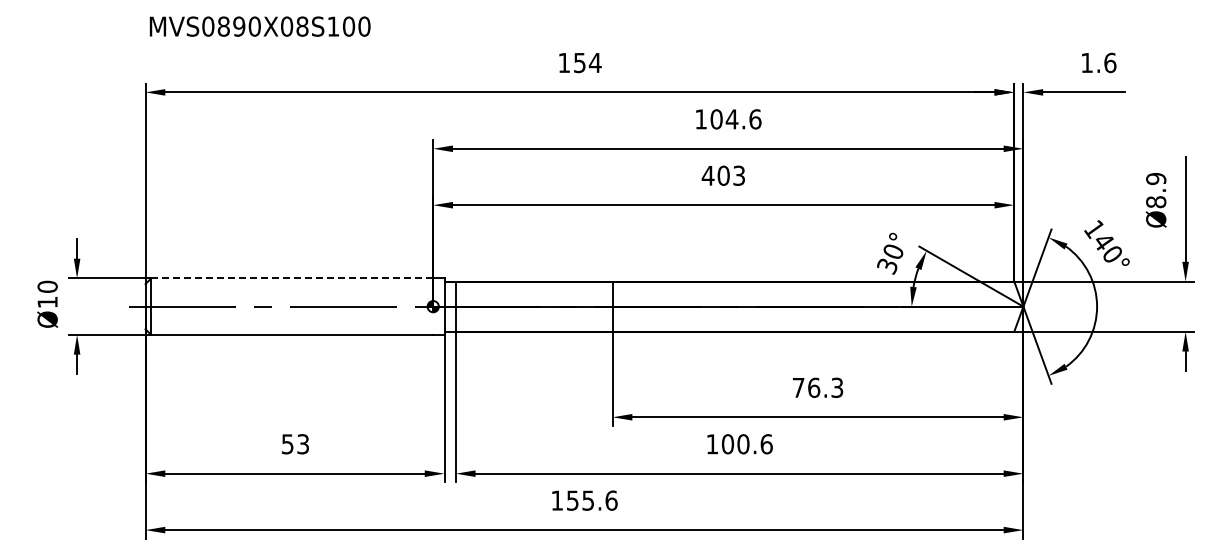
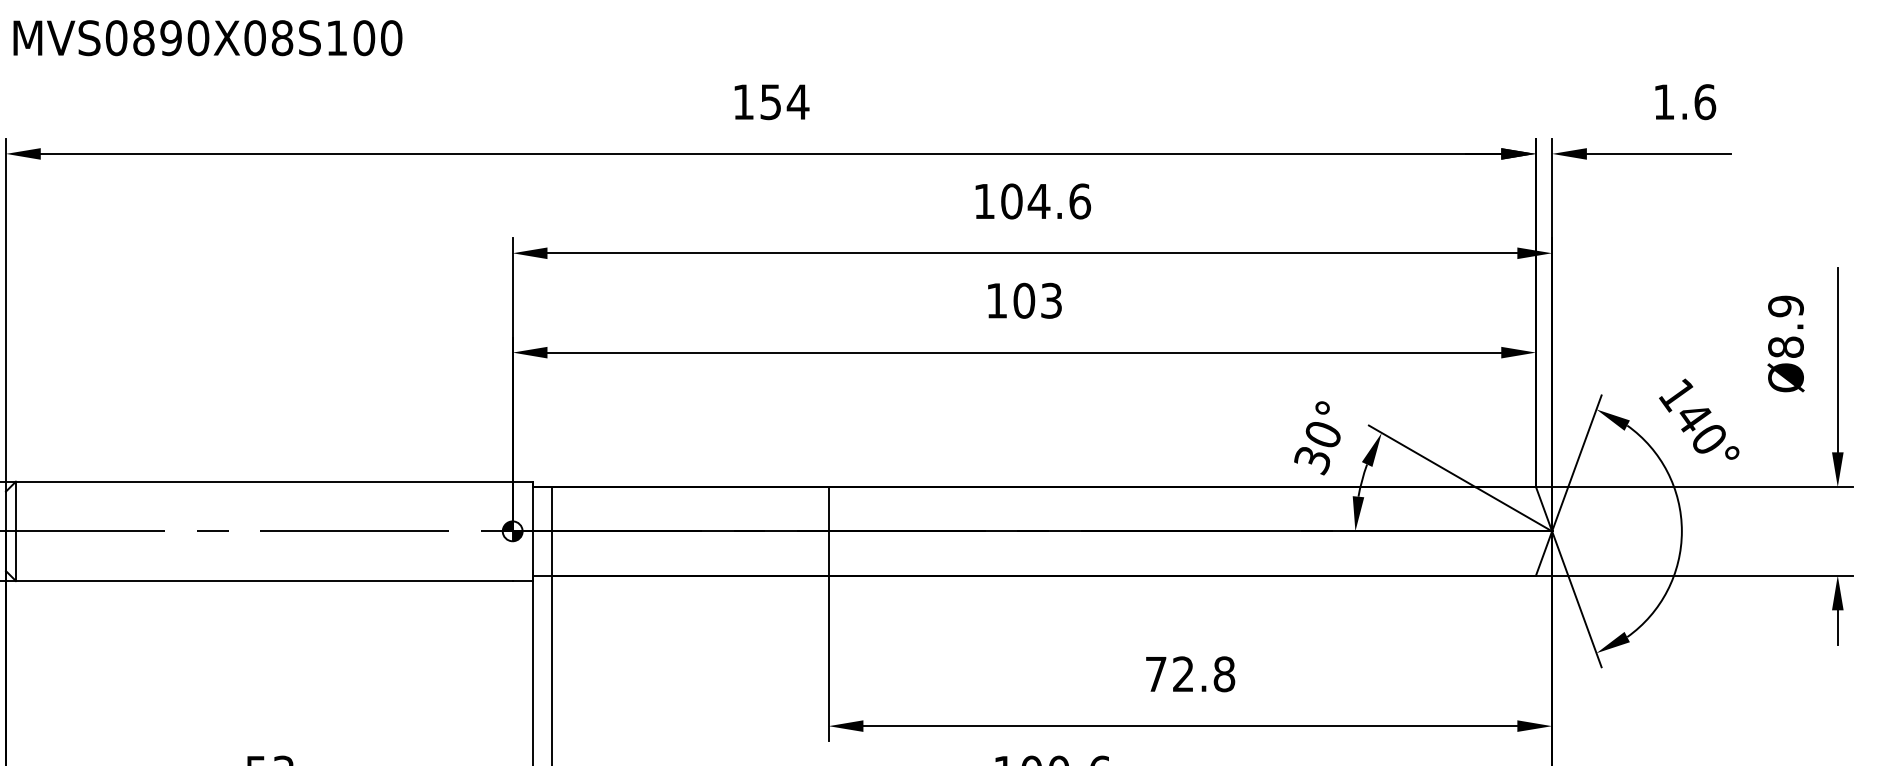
text: (707, 175) -> (995, 300), 403 -> 103
line: (291, 278) -> (263, 481), dashed -> solid
text: (825, 387) -> (1203, 673), 76.3 -> 72.8

